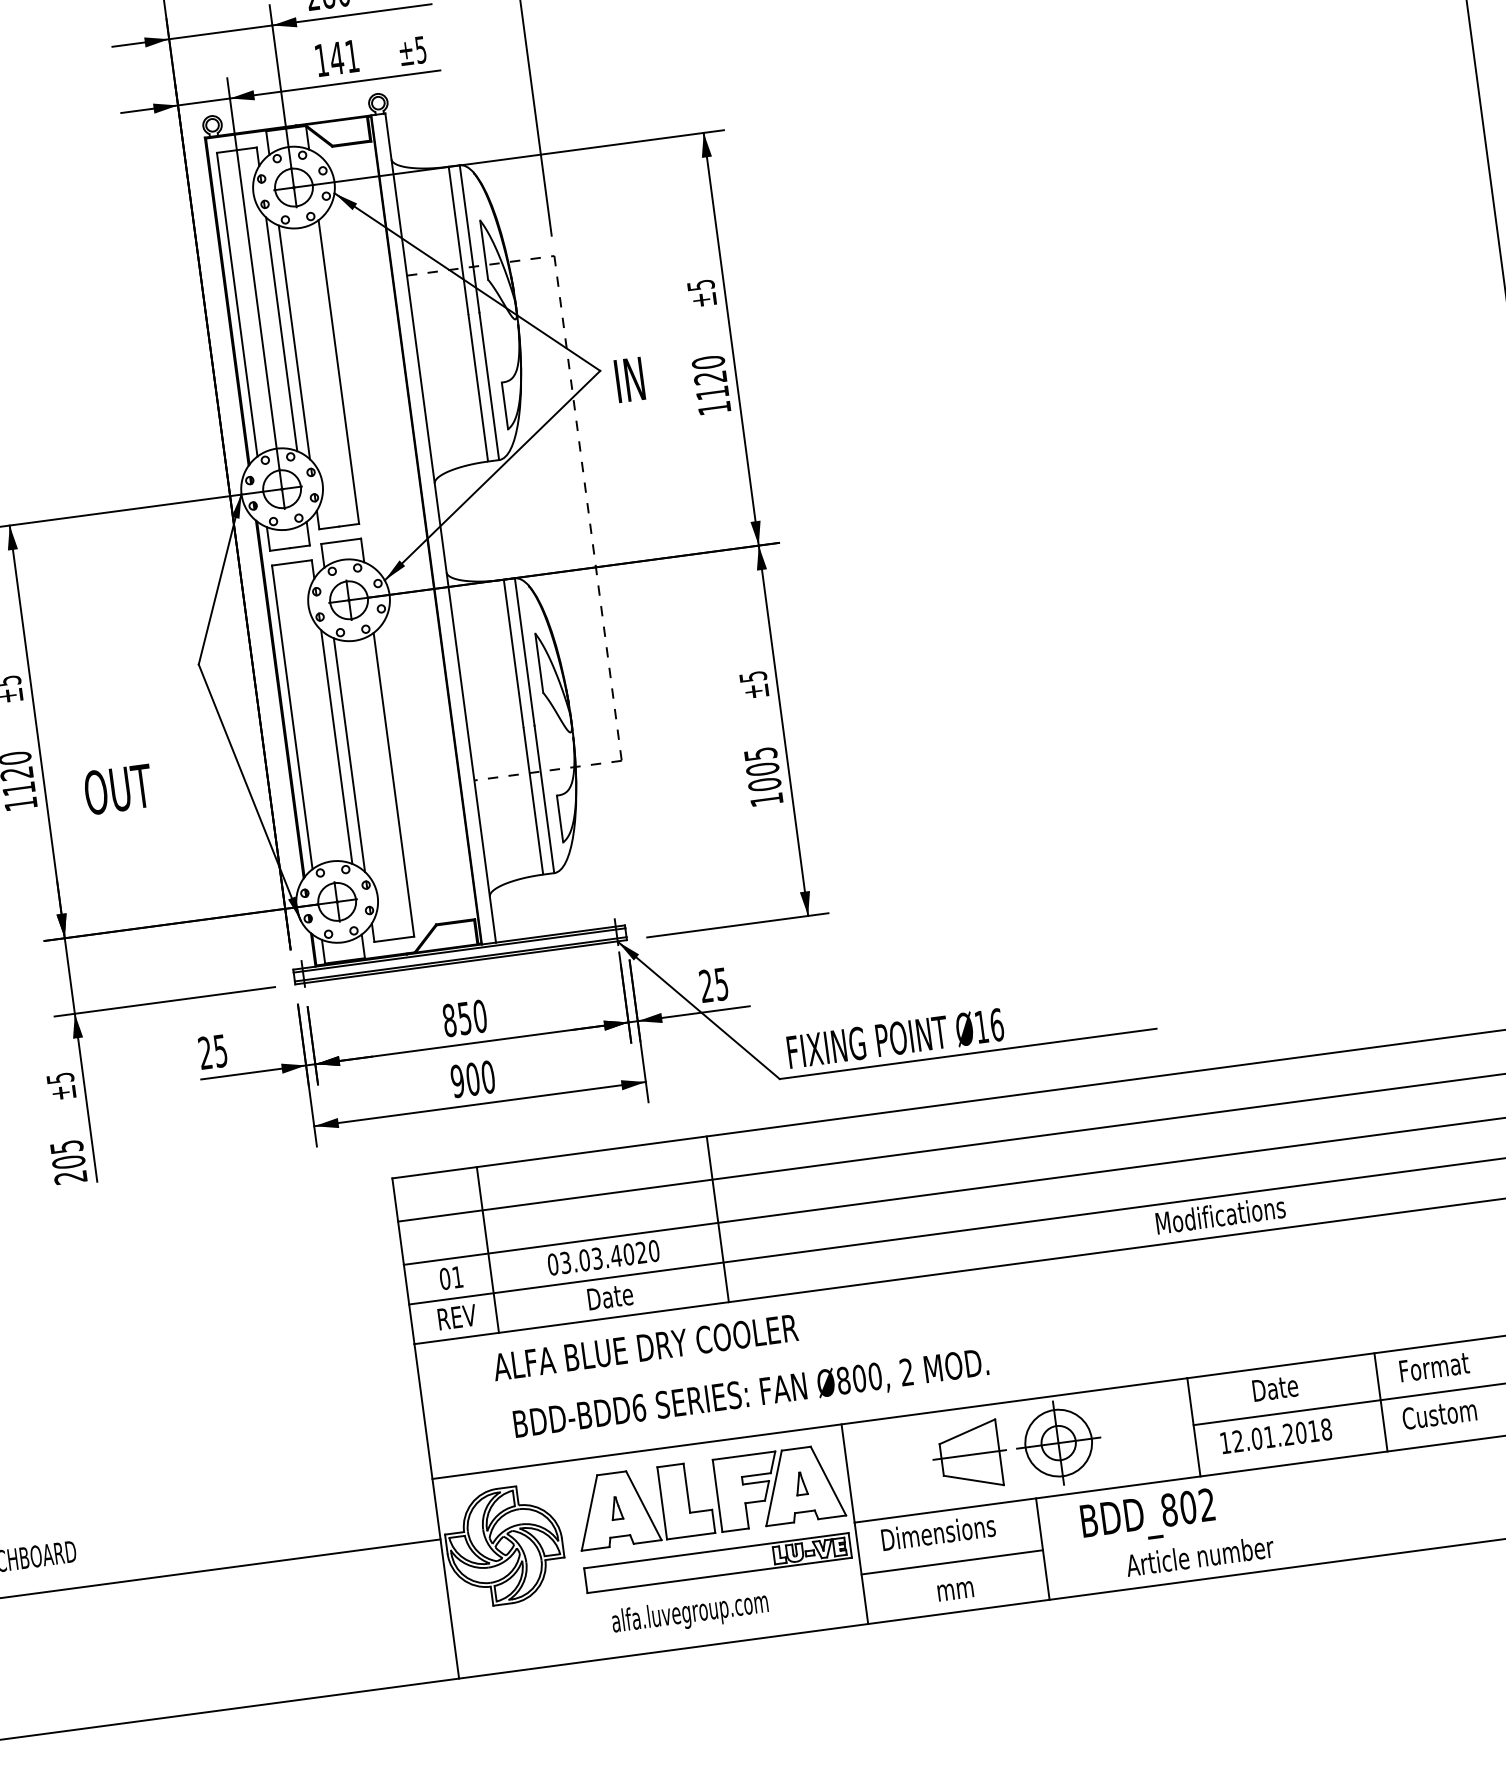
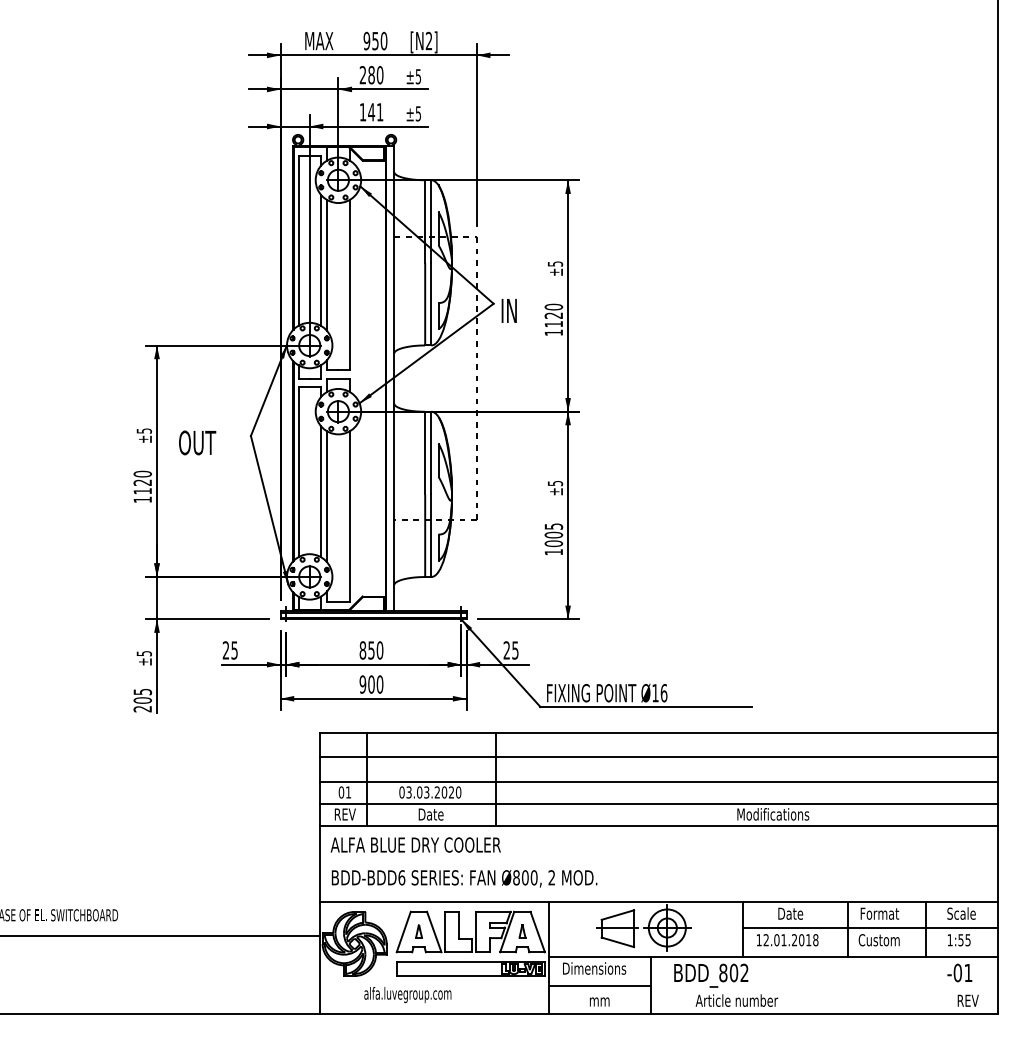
text: (118, 788) -> (197, 442), moved
text: (616, 1256) -> (437, 792), 03.03.4020 -> 03.03.2020
text: (644, 1346) -> (415, 844), moved
text: (751, 1394) -> (464, 878), moved
text: (689, 1614) -> (407, 995), moved

